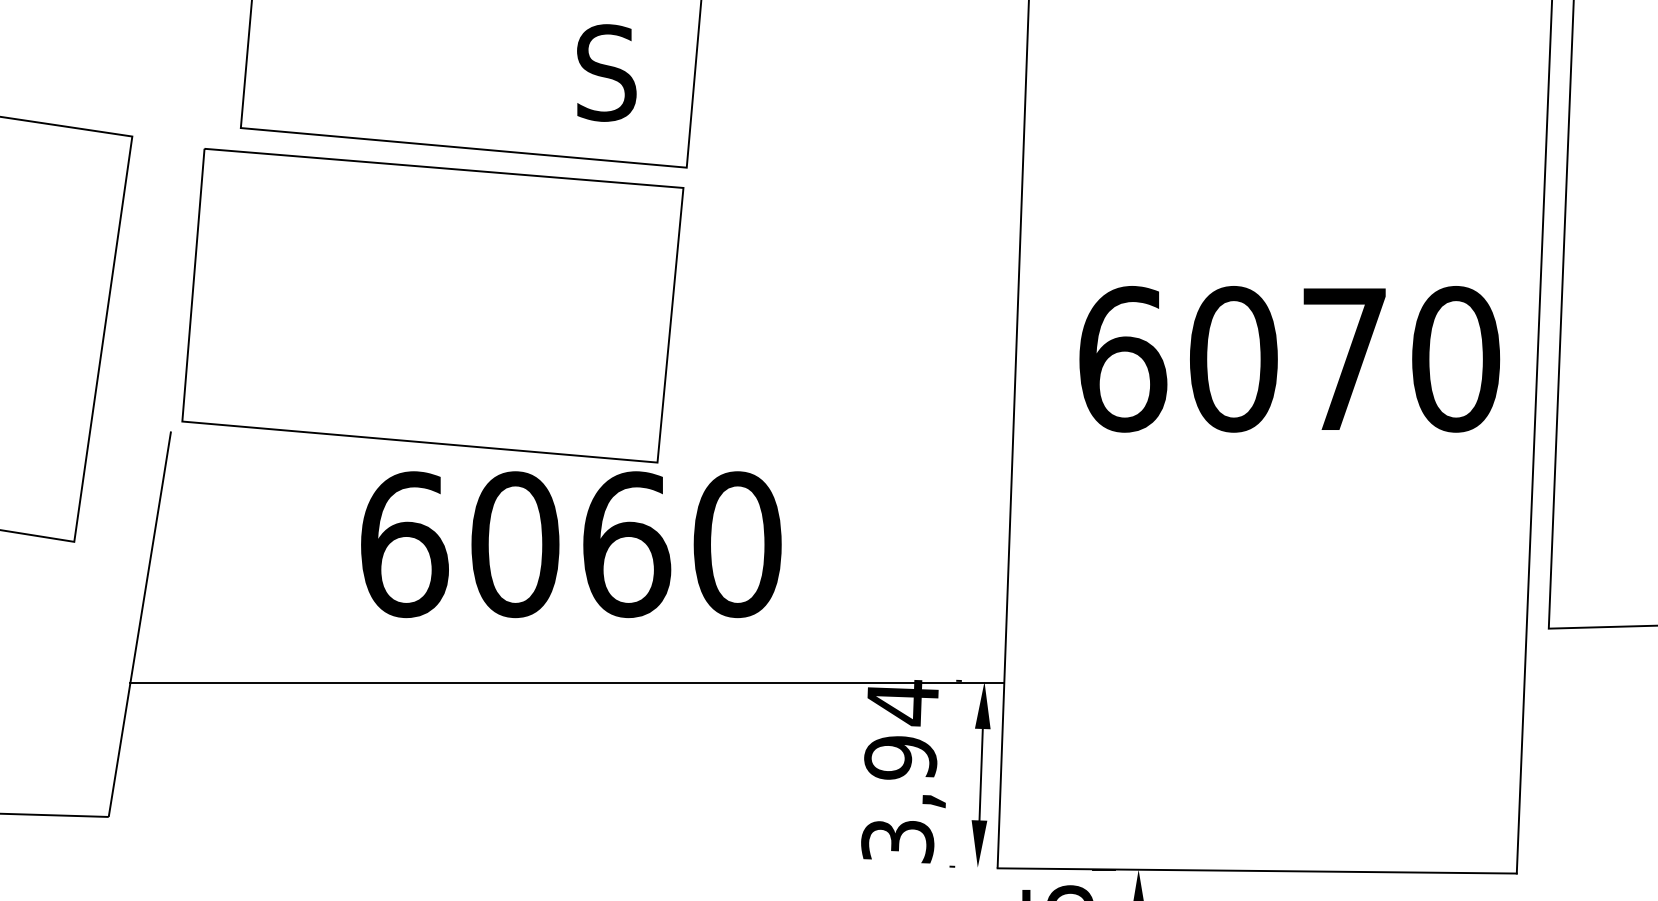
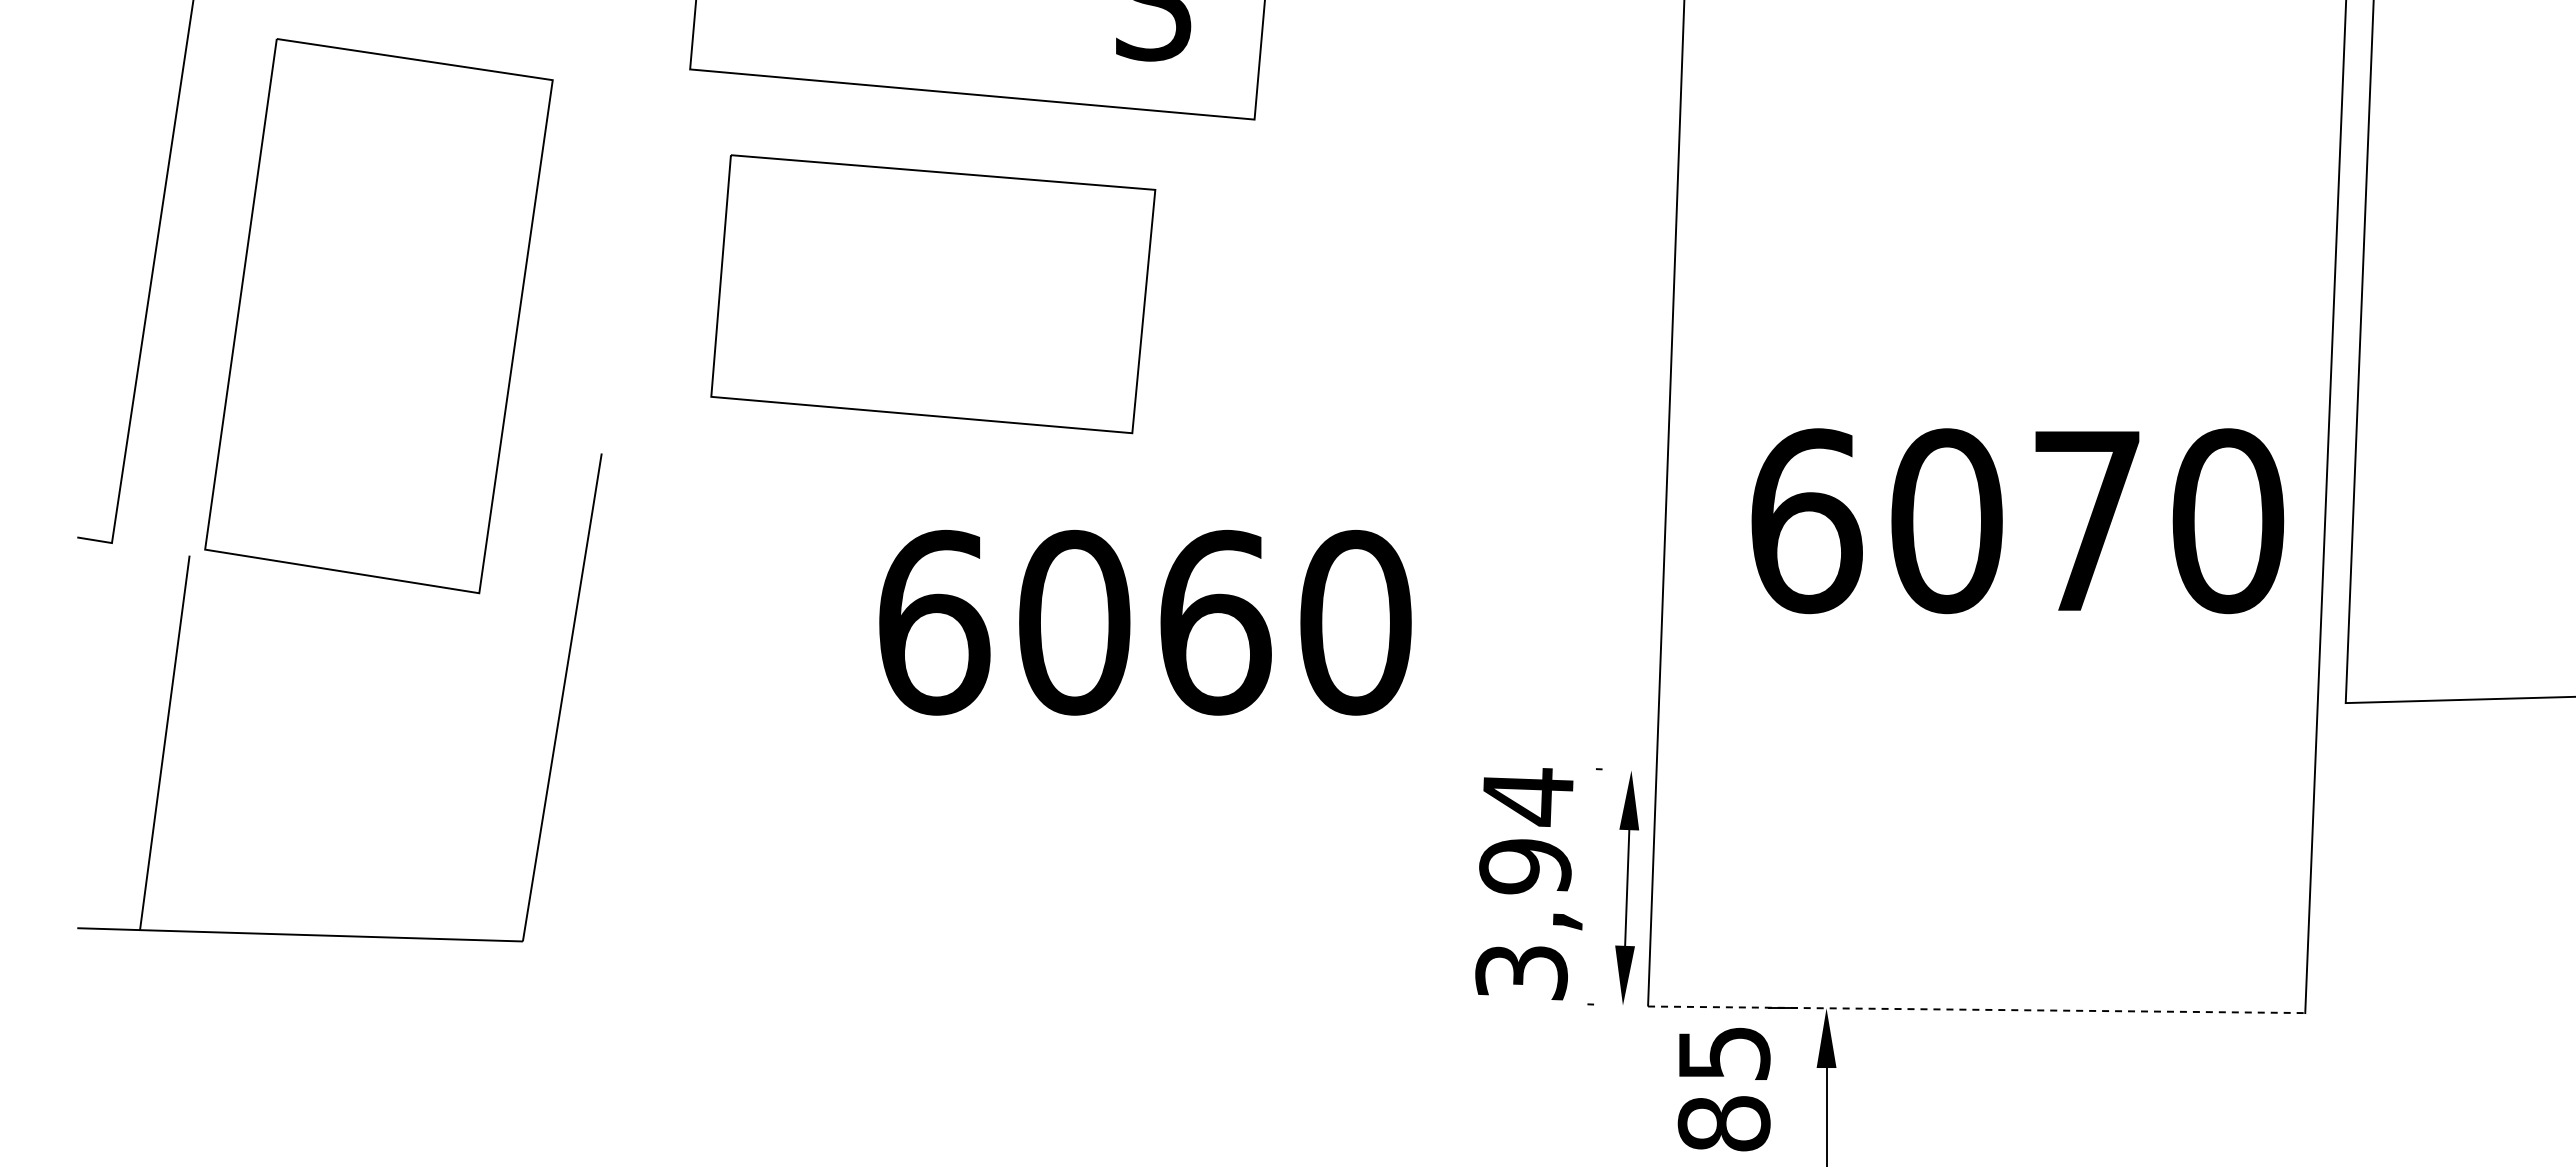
part: (433, 305) -> (933, 293), size x0.7
text: (1289, 359) -> (2017, 521), moved
text: (571, 544) -> (1145, 622), moved
line: (567, 682) -> (1103, 771), removed
line: (1257, 870) -> (1976, 1009), solid -> dashed

